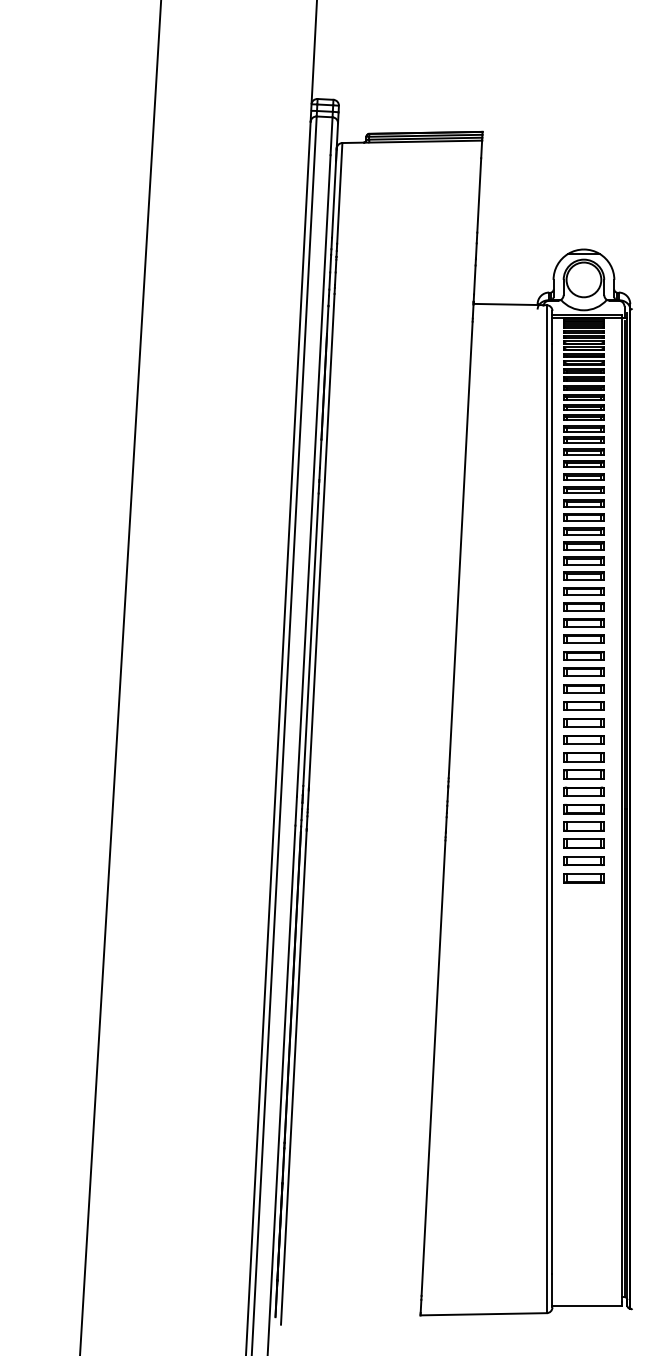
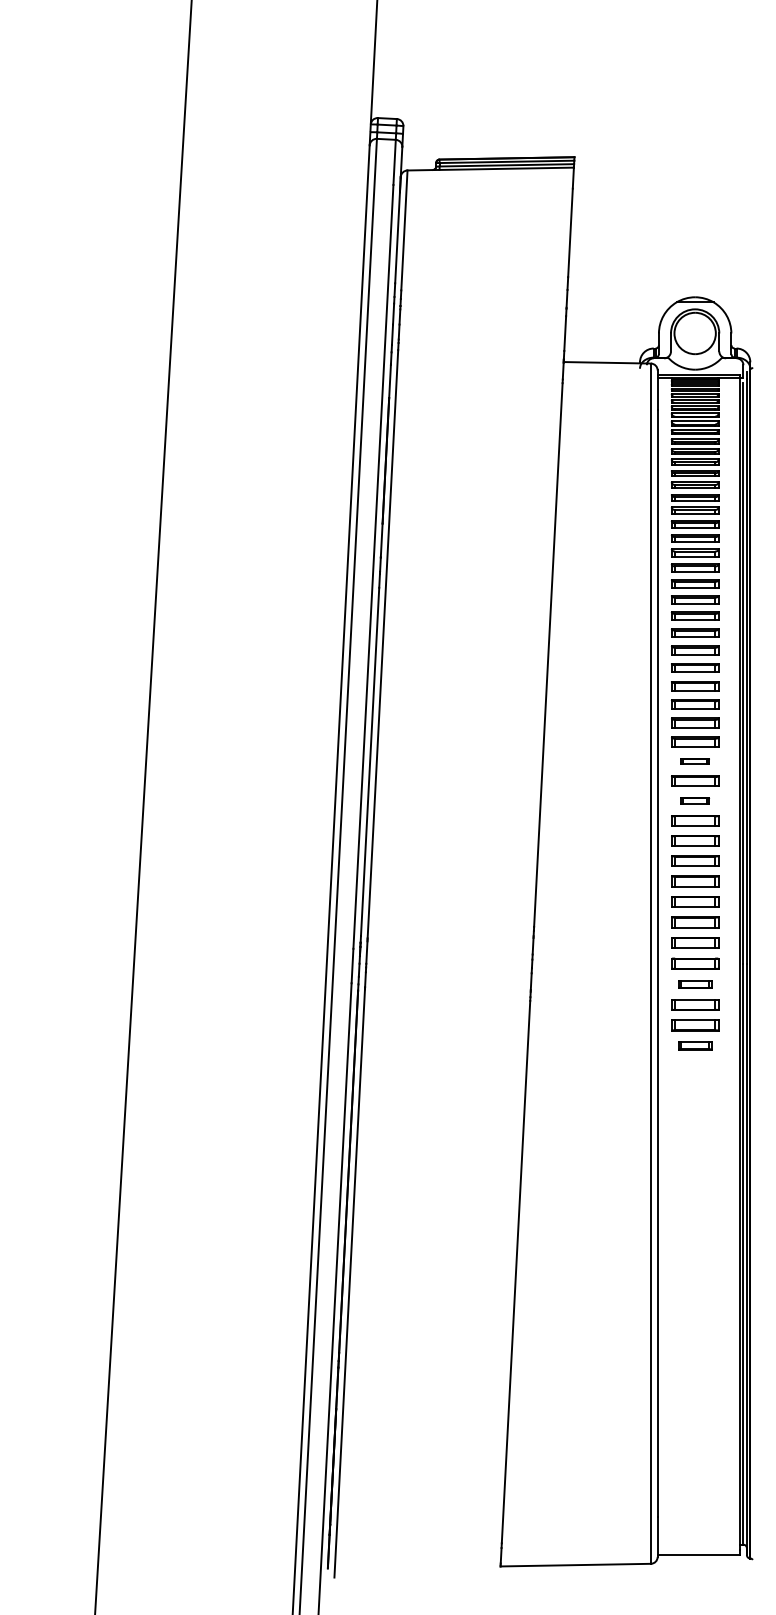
part: (584, 639) -> (695, 761), size x0.6
part: (584, 672) -> (695, 800), size x0.6
part: (584, 826) -> (695, 984), size x0.7
part: (584, 877) -> (695, 1045), size x0.7

